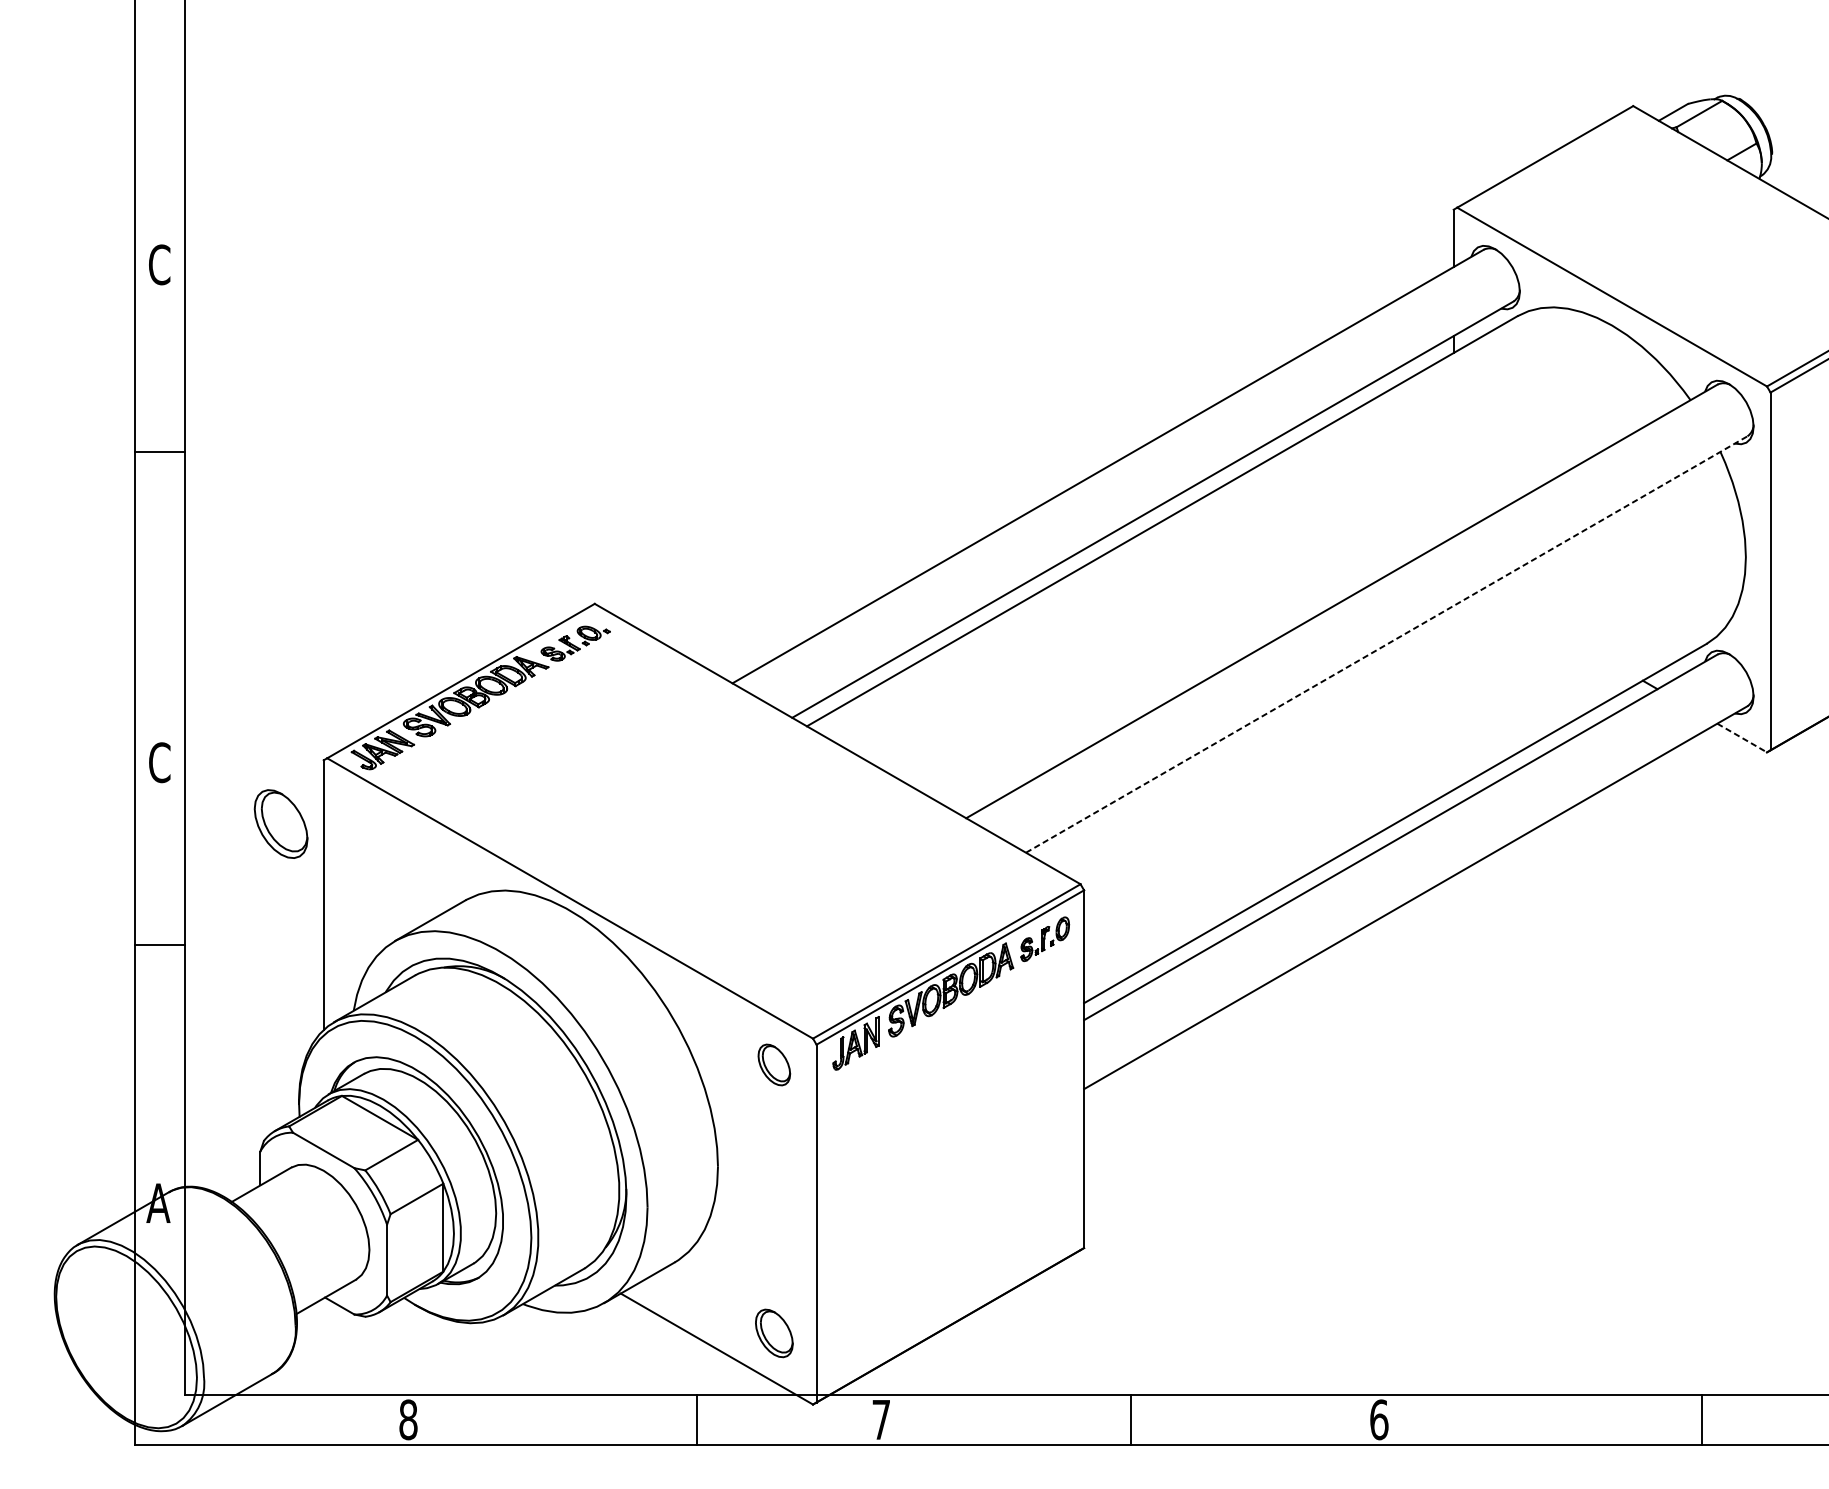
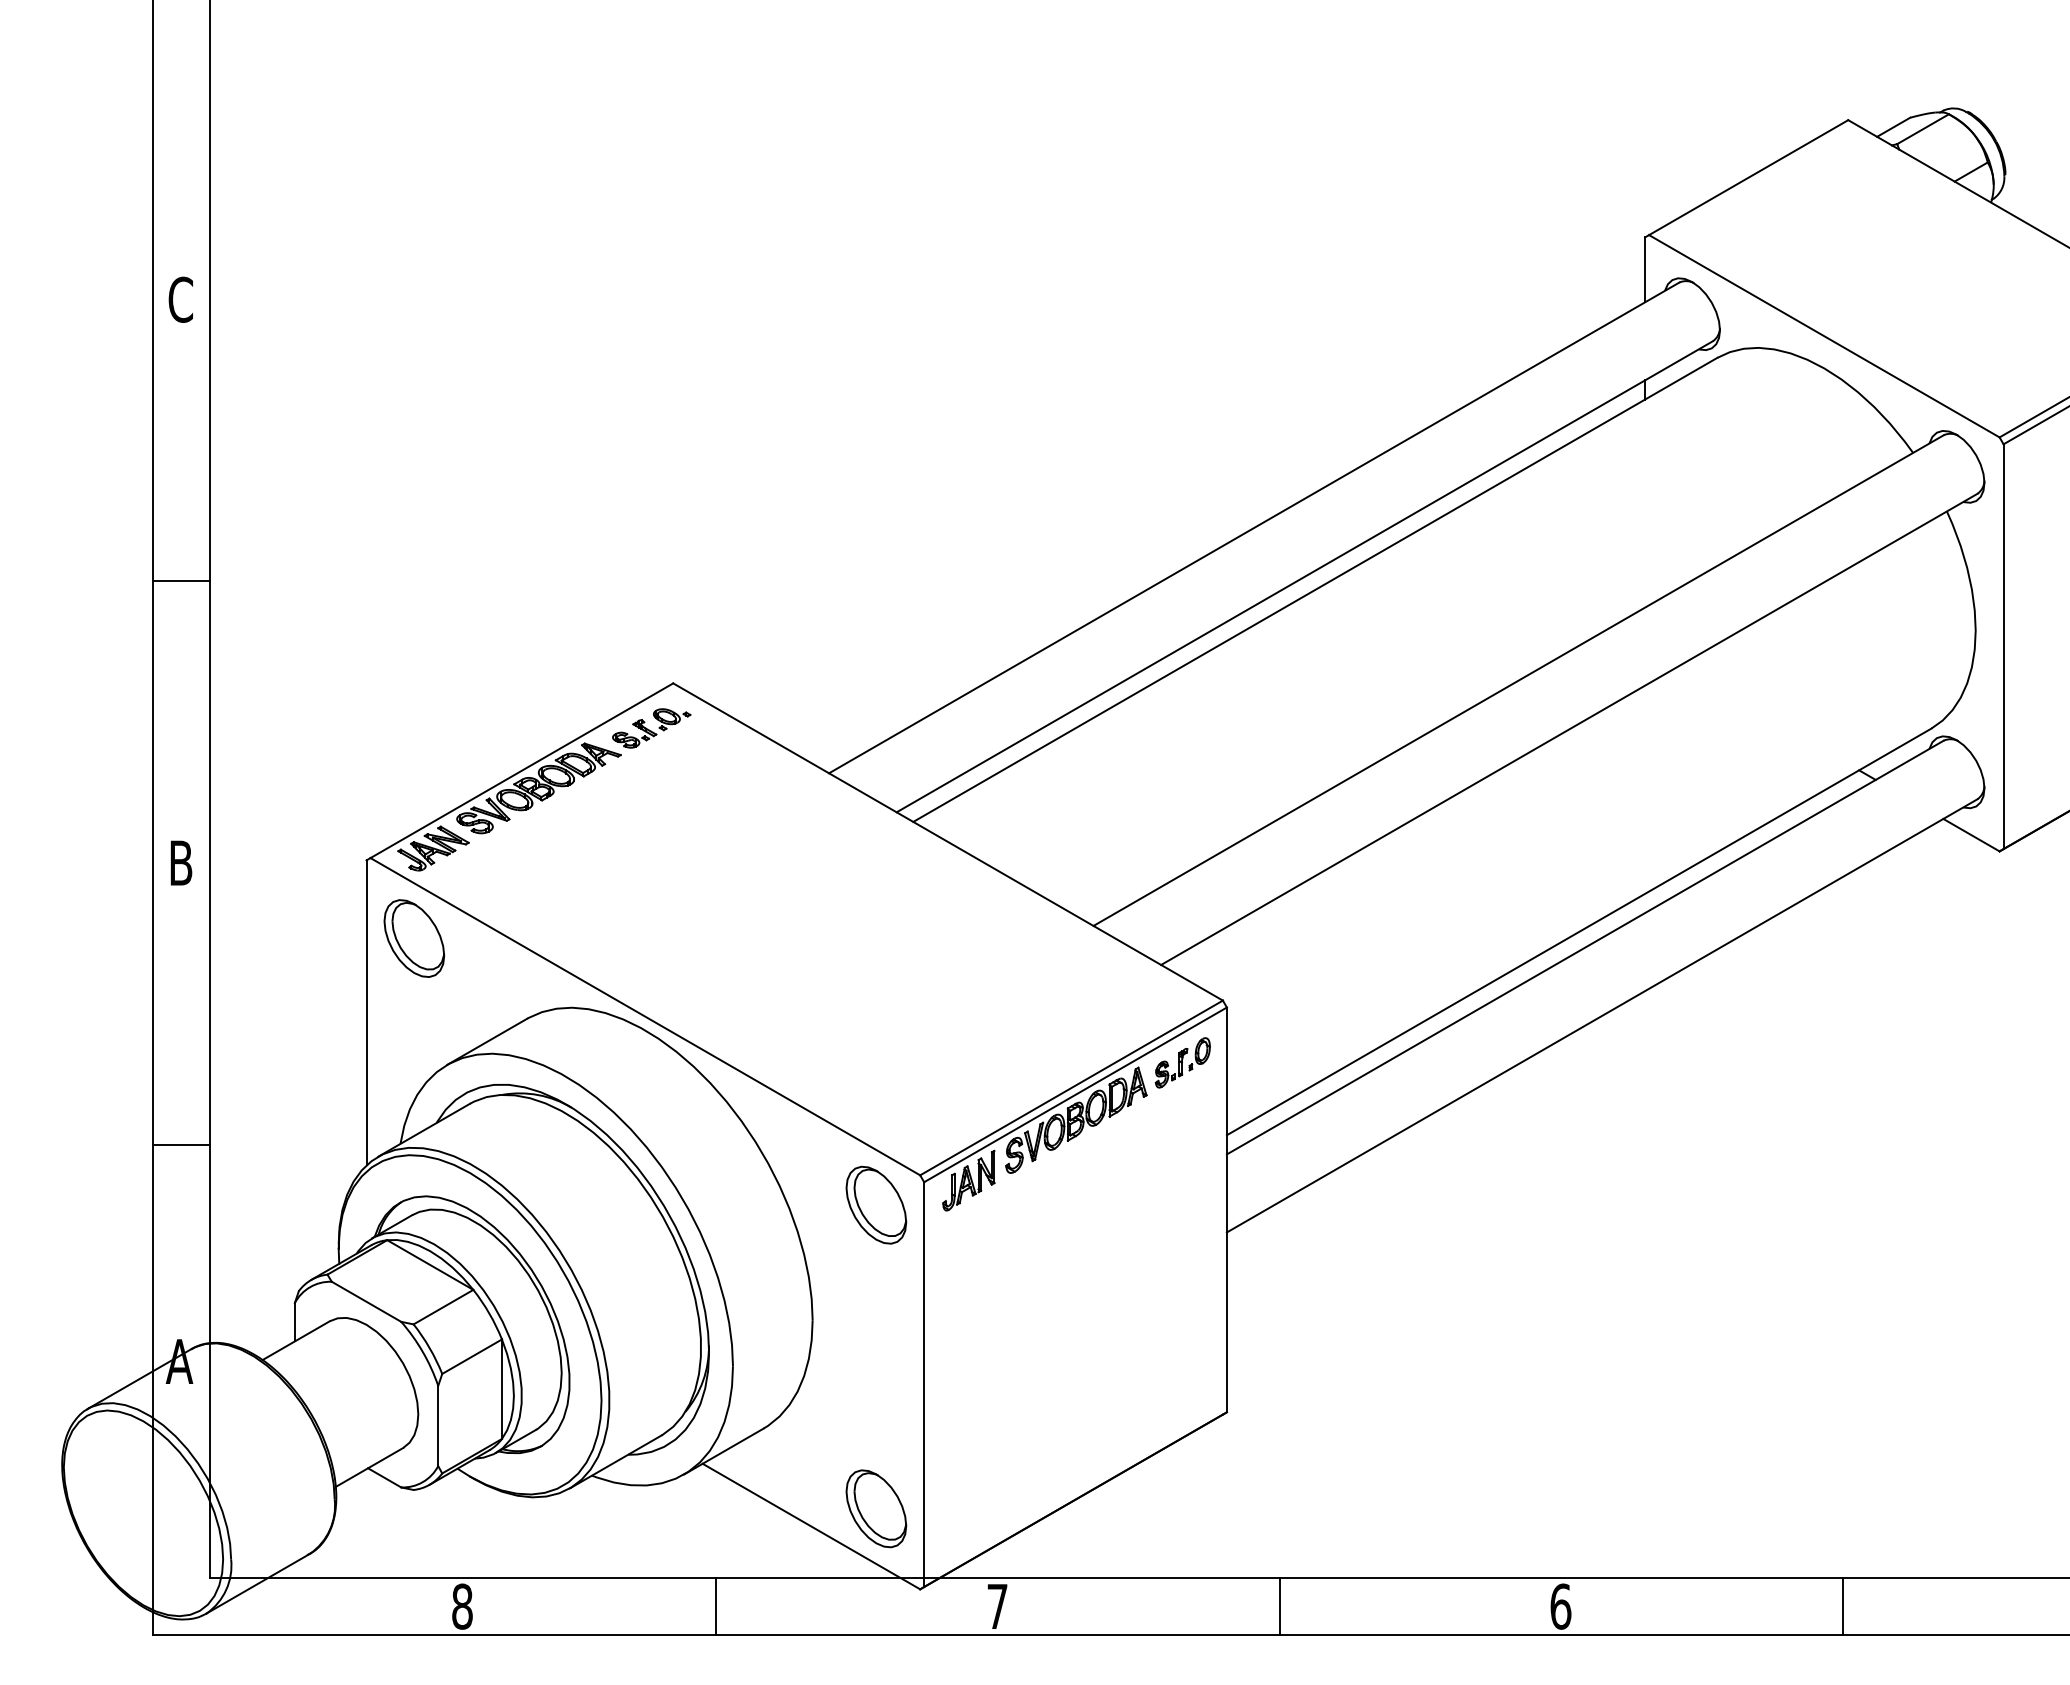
line: (160, 451) -> (181, 581), moved
line: (1386, 644) -> (1569, 729), dashed -> solid
line: (1742, 738) -> (1971, 835), dashed -> solid
text: (159, 763) -> (180, 863), C -> B
part: (281, 824) -> (414, 938), moved
line: (160, 945) -> (181, 1144), moved
part: (774, 1064) -> (876, 1204), size x1.67
part: (774, 1333) -> (876, 1508), size x1.43
line: (697, 1419) -> (716, 1606), moved
line: (1702, 1419) -> (1843, 1606), moved

